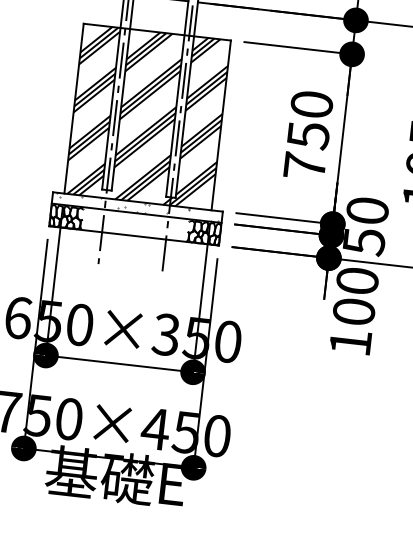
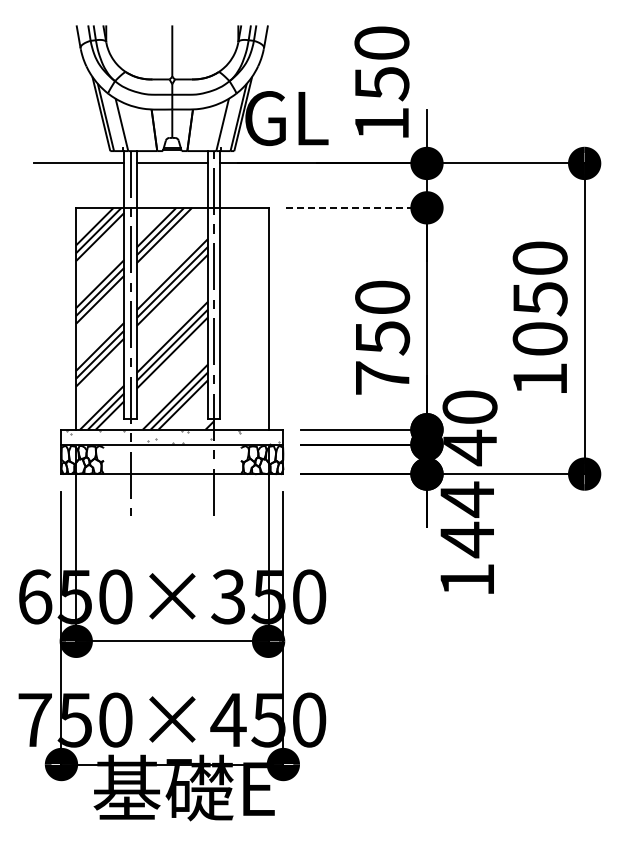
line: (298, 48) -> (357, 207), solid -> dashed
hatch: (200, 122) -> (241, 318), removed
text: (308, 135) -> (382, 337), moved
text: (364, 241) -> (470, 447), 50 -> 40
text: (355, 296) -> (466, 519), 100 -> 144

